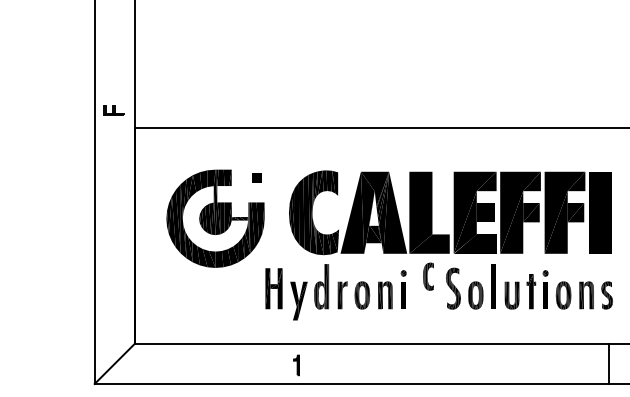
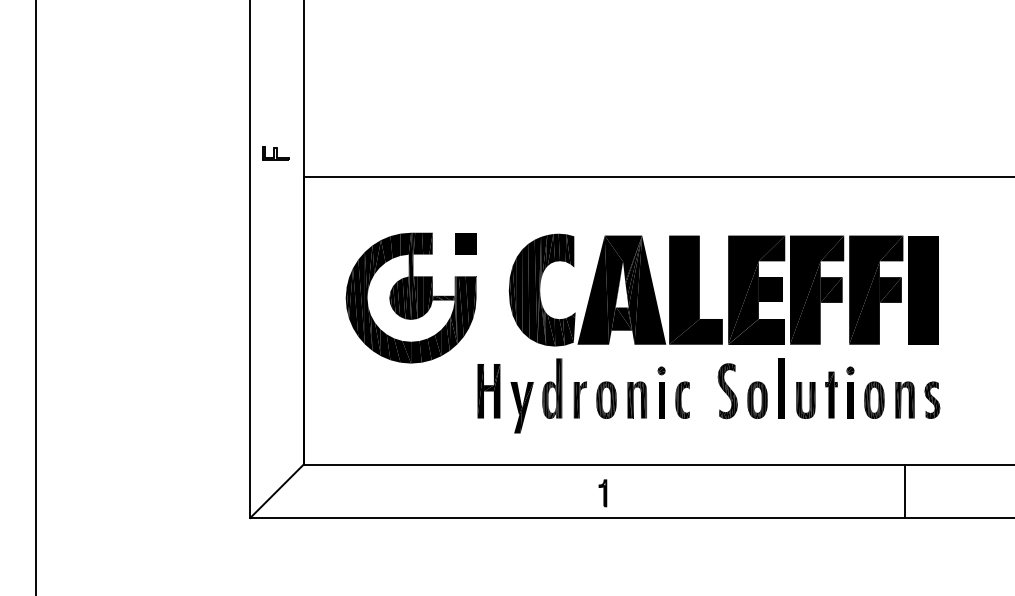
part: (256, 177) -> (465, 243), size x1.67
part: (428, 276) -> (682, 399), moved
line: (609, 364) -> (905, 491), moved
part: (296, 365) -> (602, 493), moved

